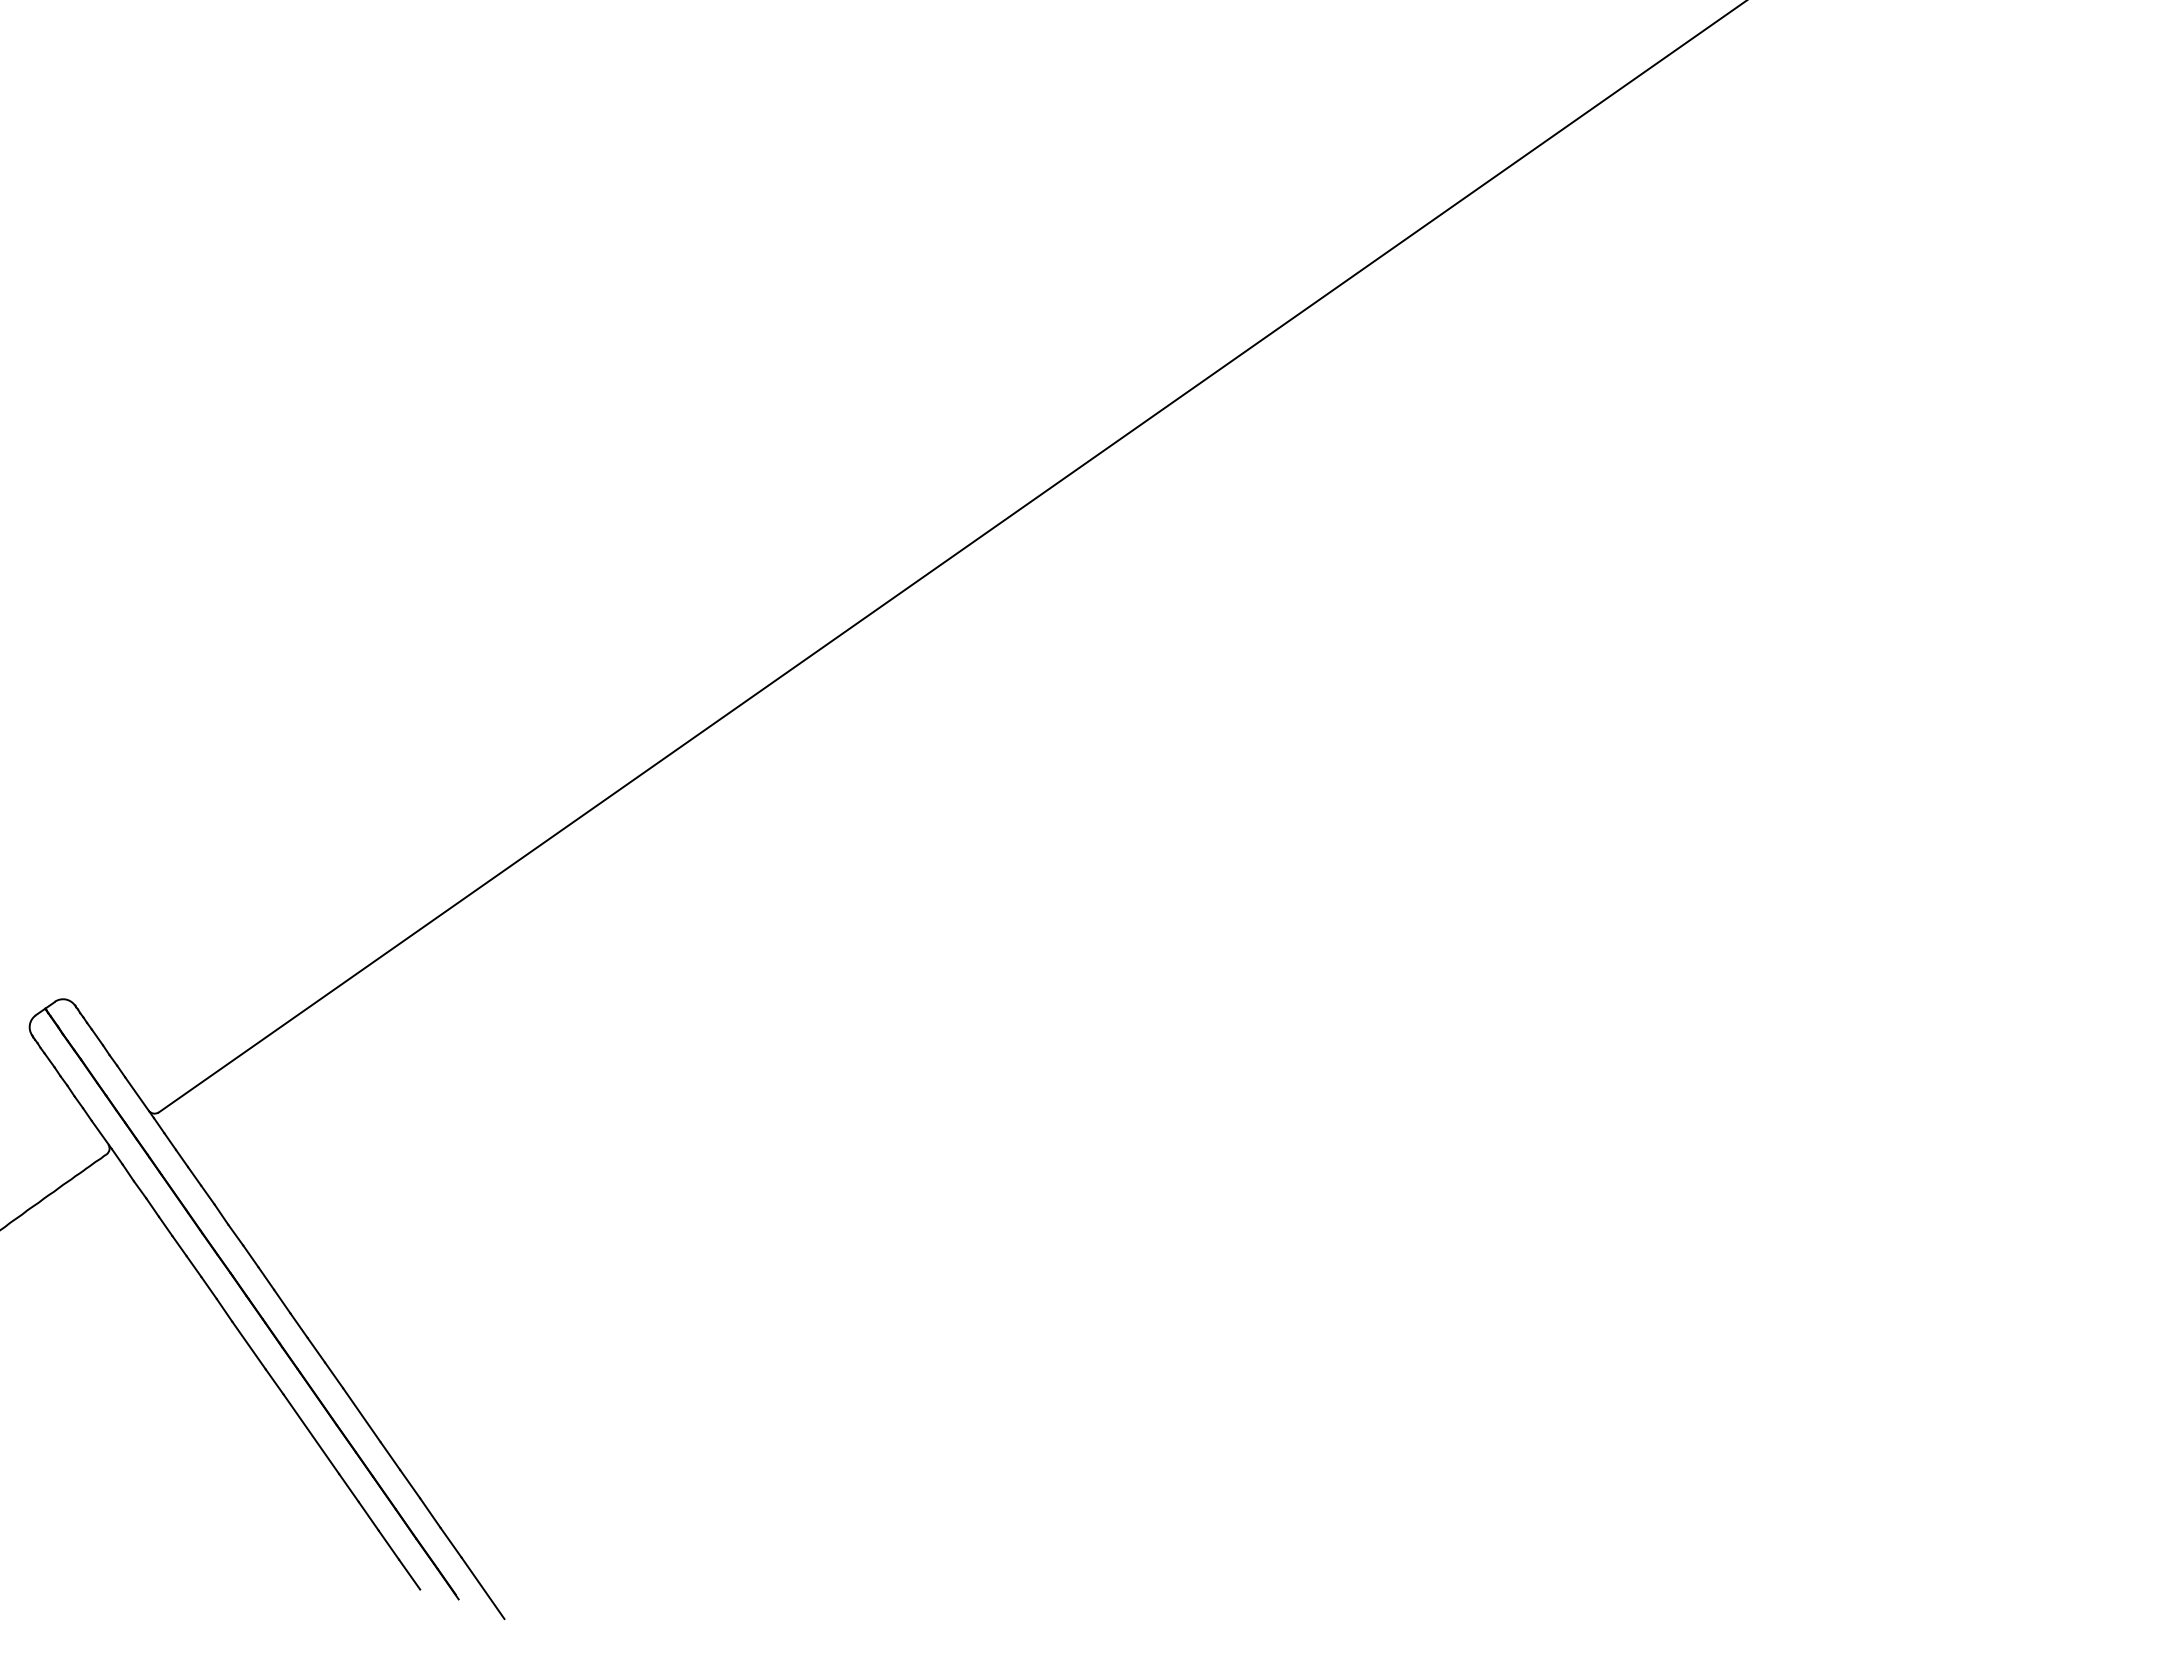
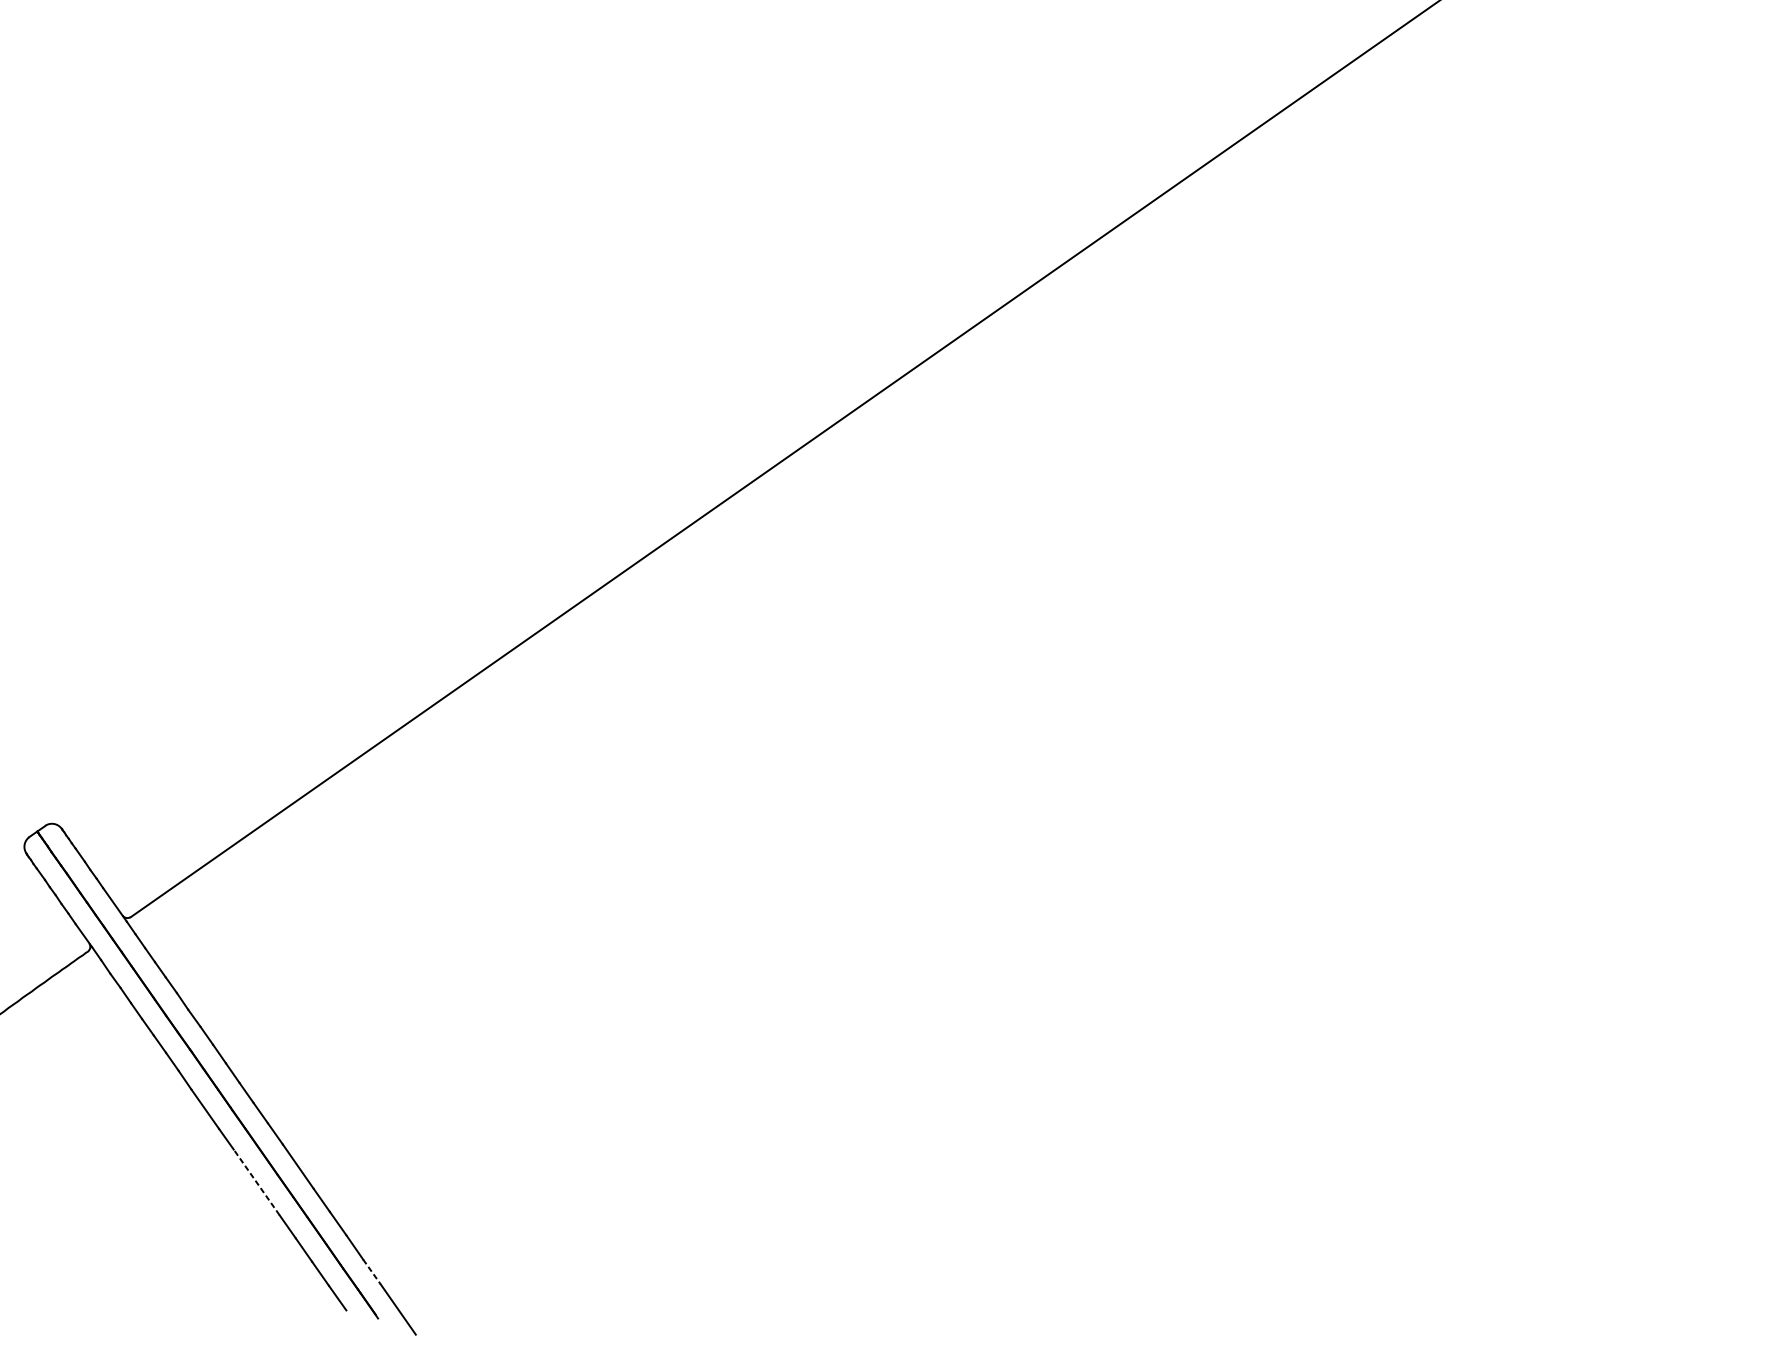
line: (311, 1434) -> (256, 1182), solid -> dashed
line: (451, 1543) -> (372, 1272), solid -> dashed

